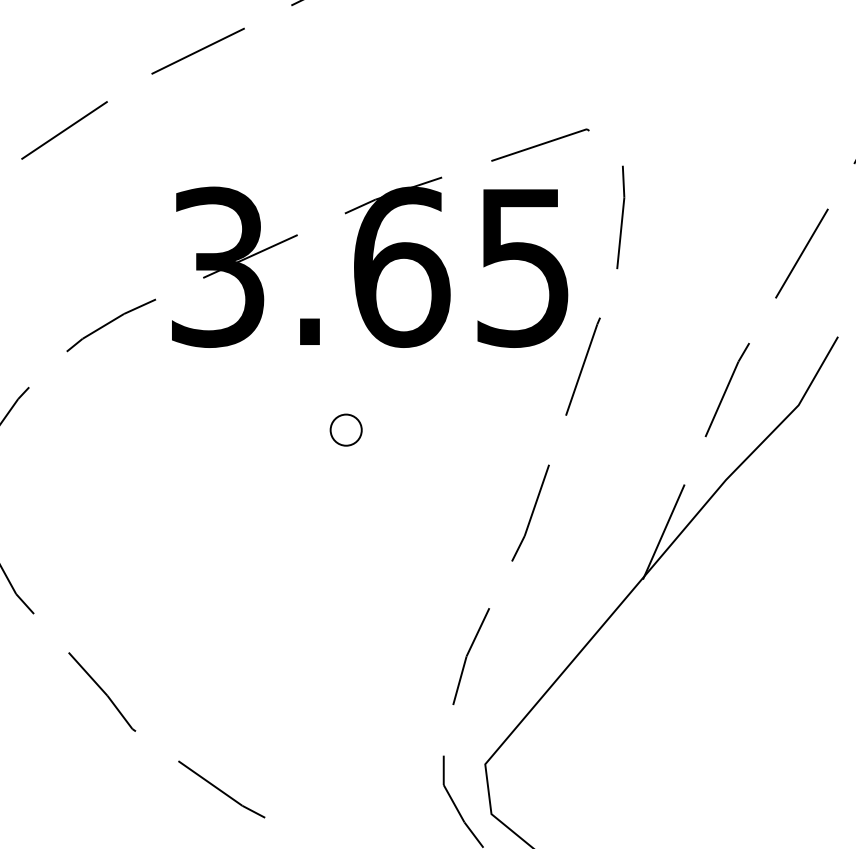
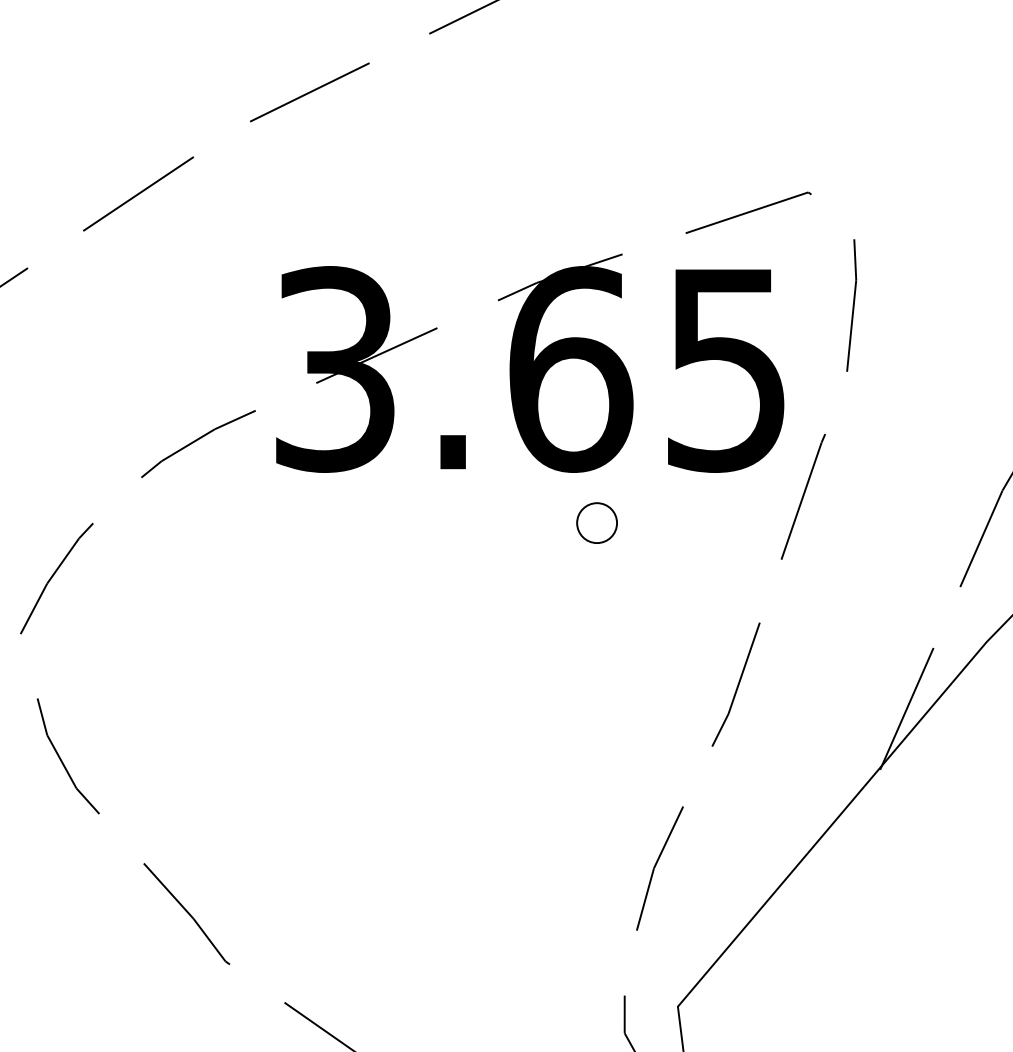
part: (345, 429) -> (596, 522), moved

